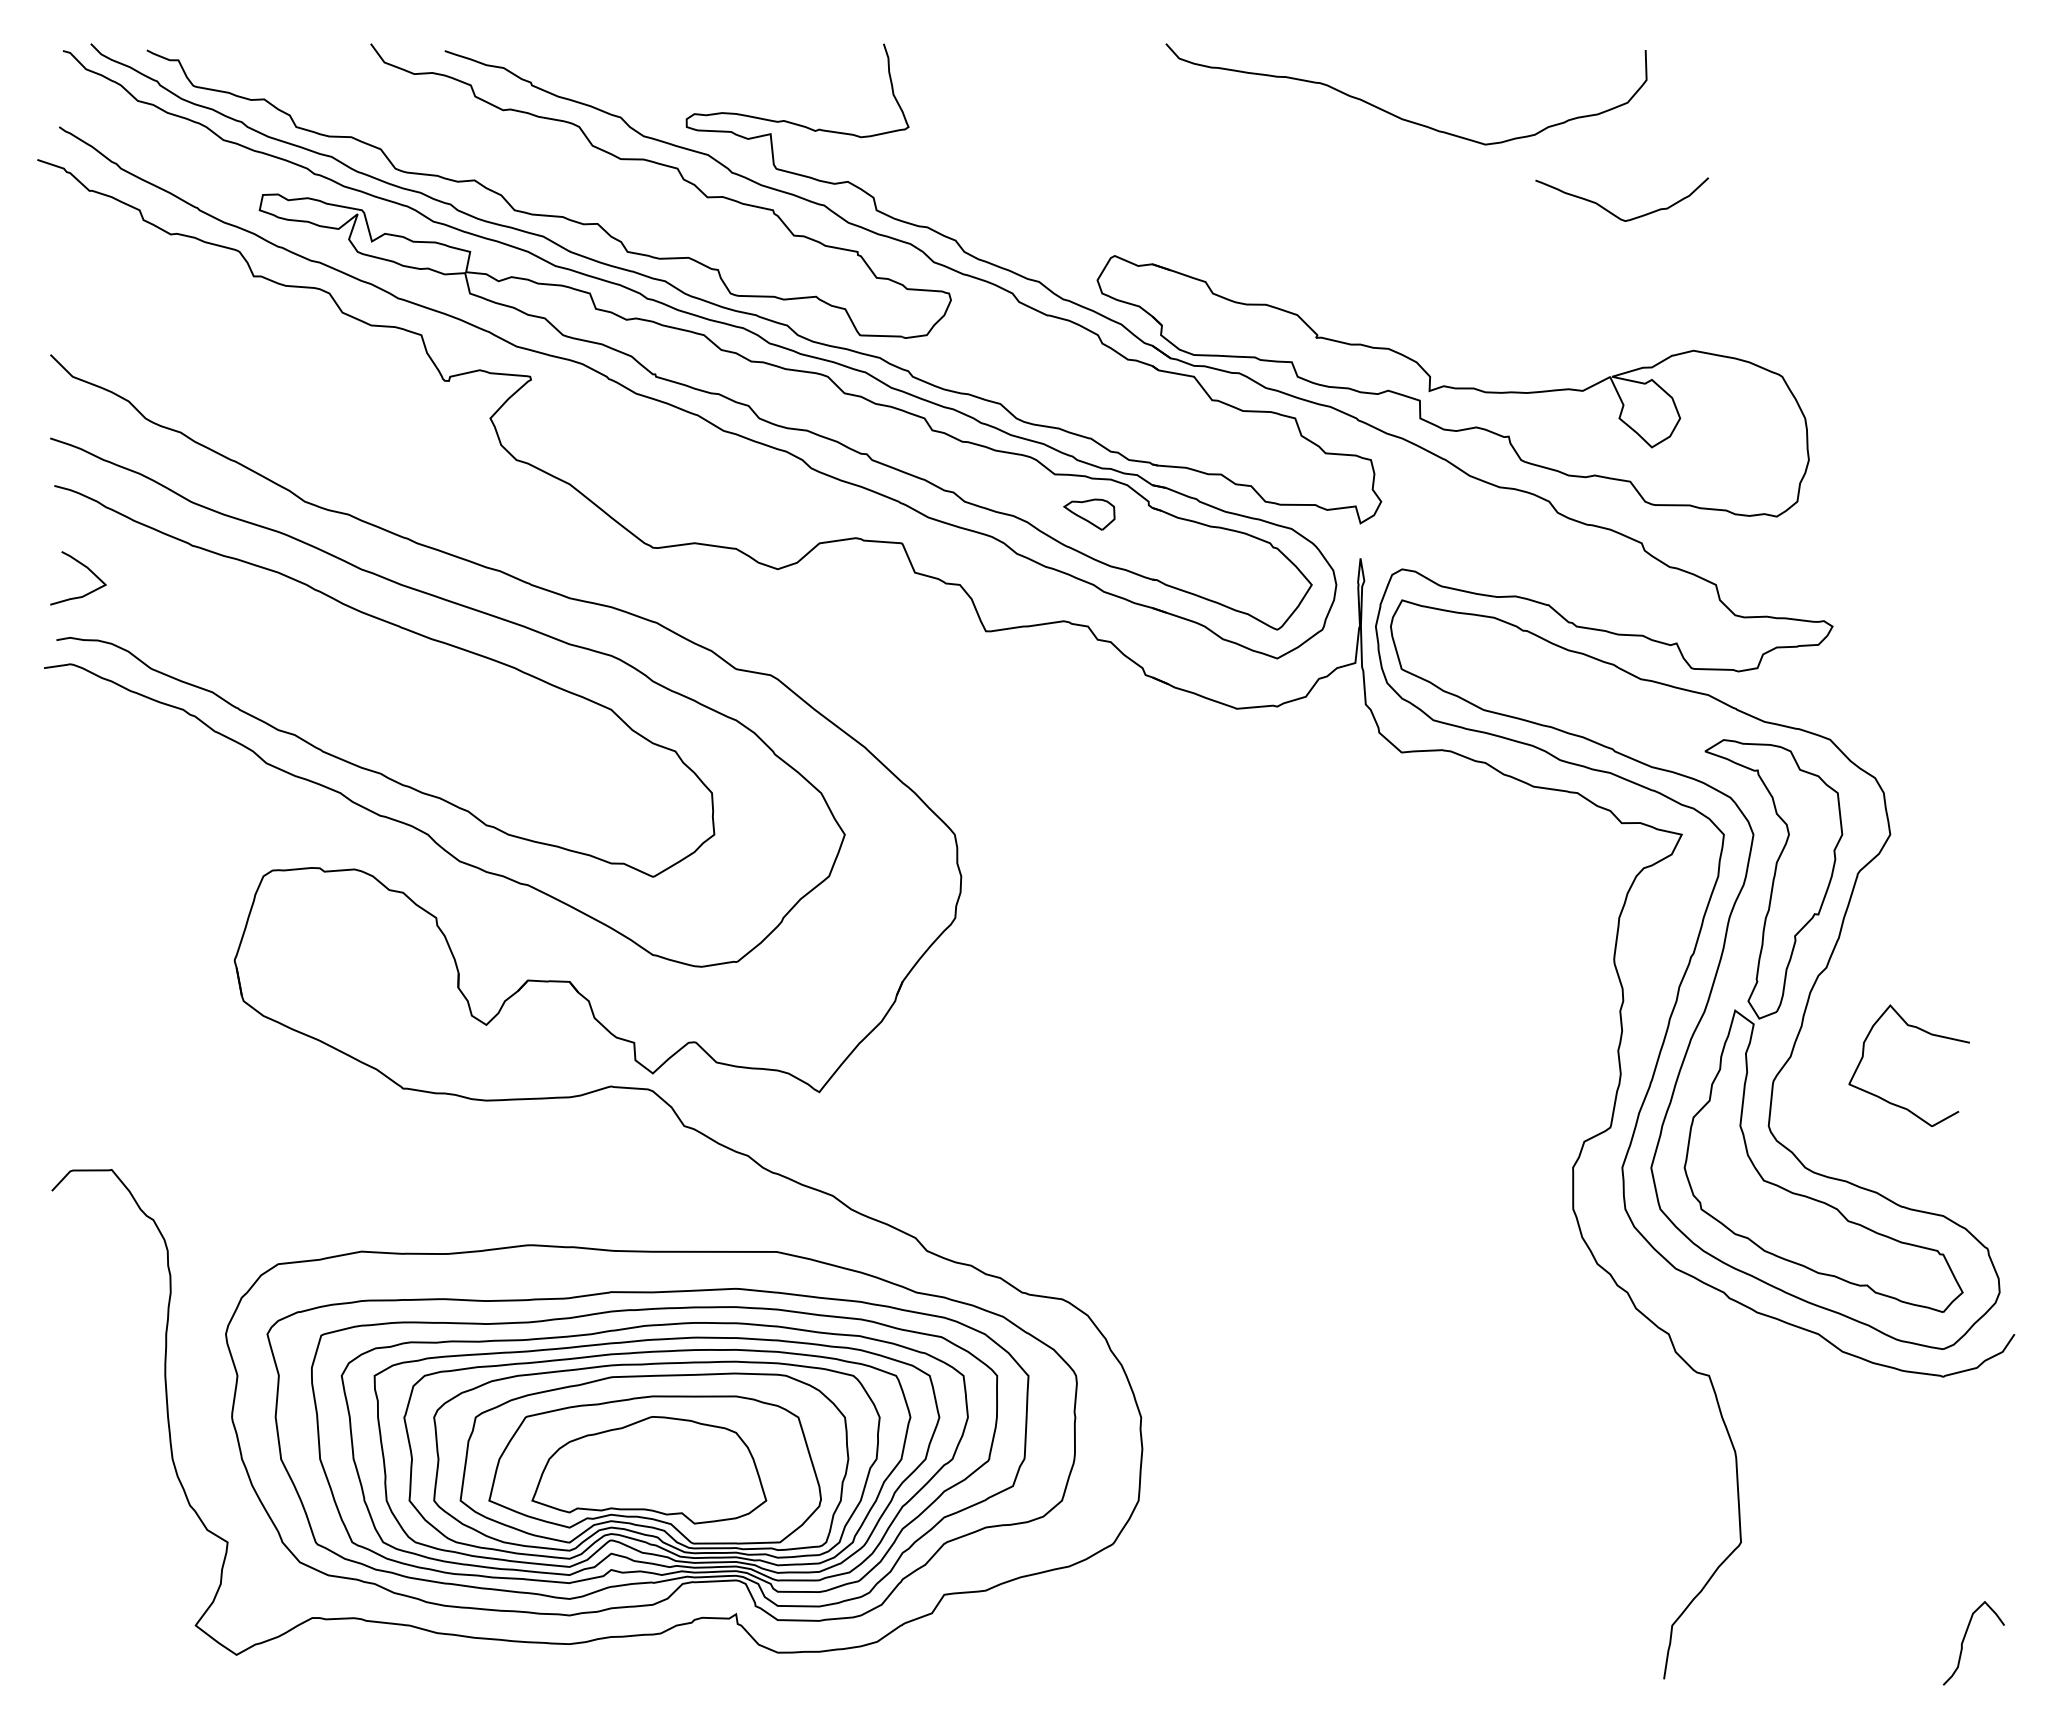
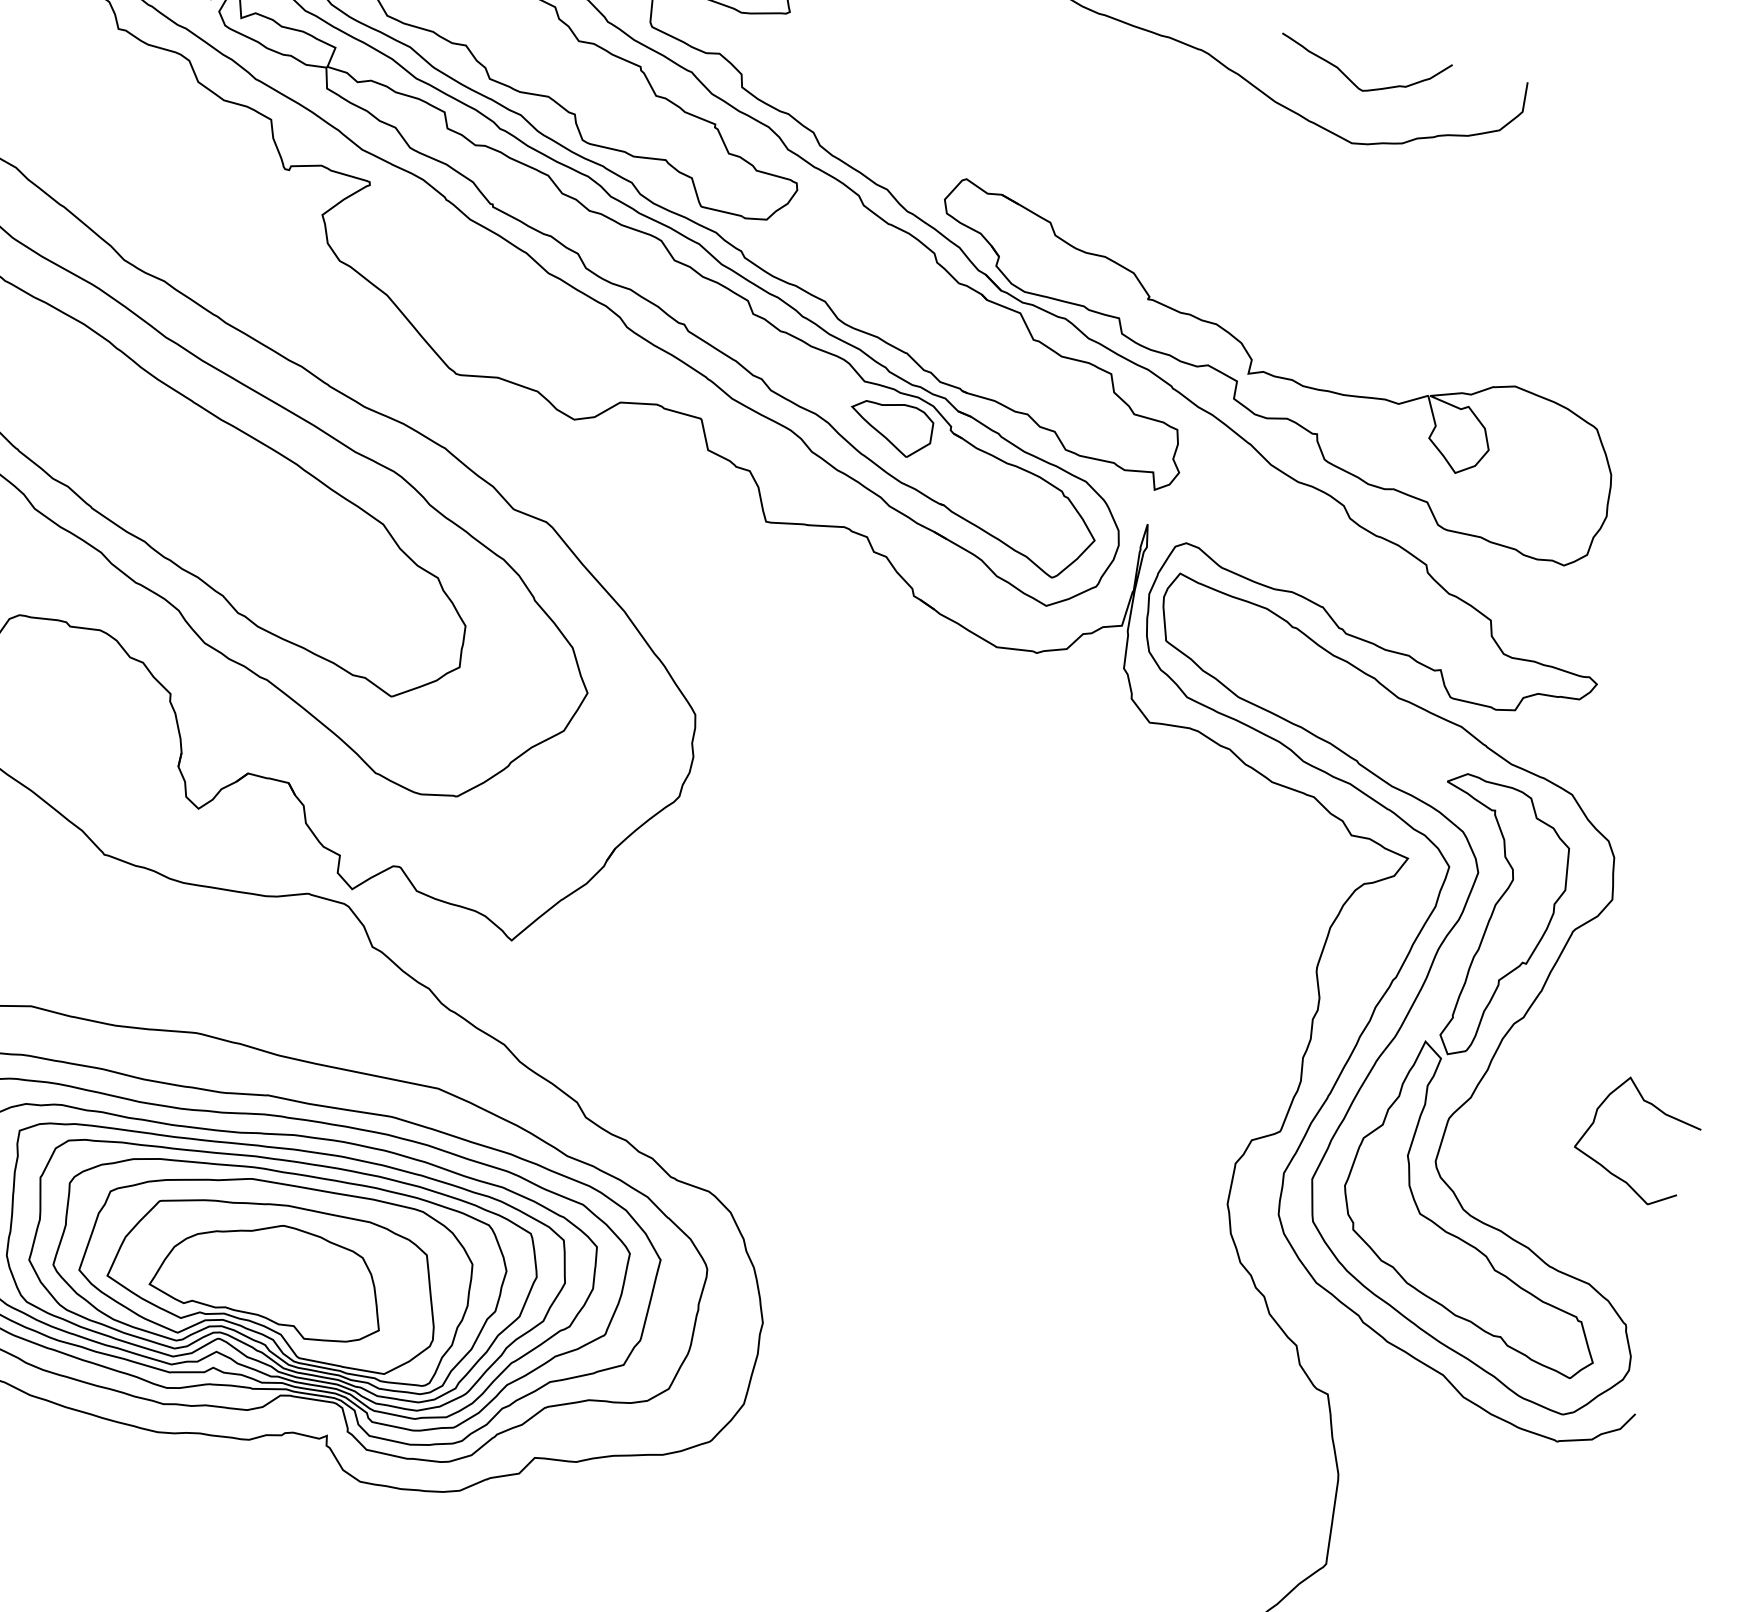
curve: (1612, 212) -> (1351, 79), moved
part: (1089, 514) -> (890, 427), size x1.67
curve: (1922, 1031) -> (1657, 1109), moved

